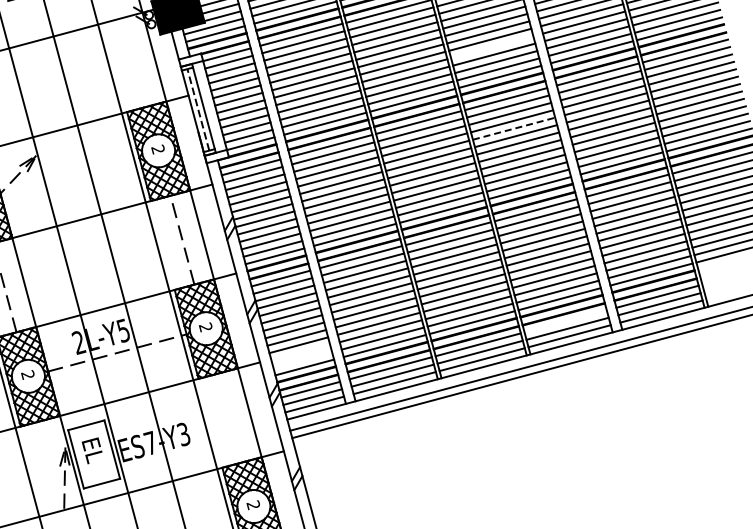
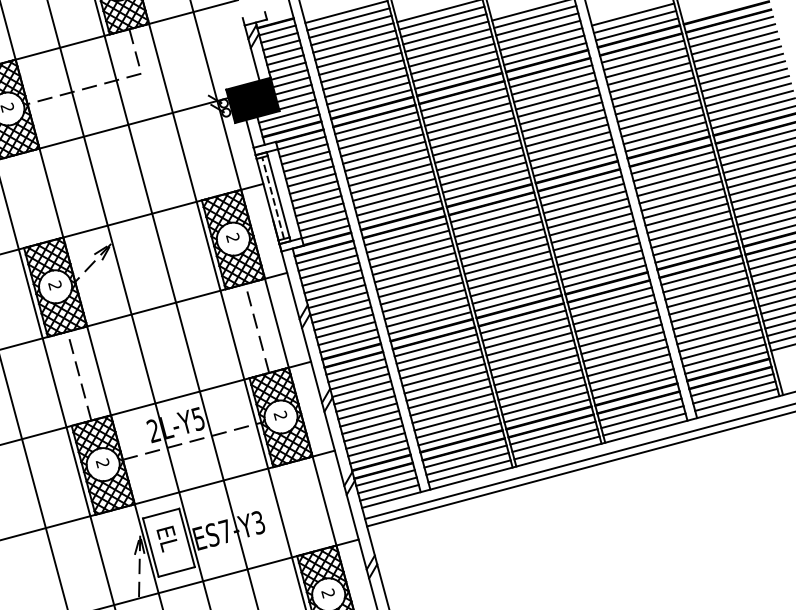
line: (491, 47) -> (566, 135), added
line: (513, 129) -> (588, 217), dashed -> solid
line: (565, 321) -> (640, 409), added
line: (300, 352) -> (375, 440), added
line: (302, 360) -> (377, 448), added

